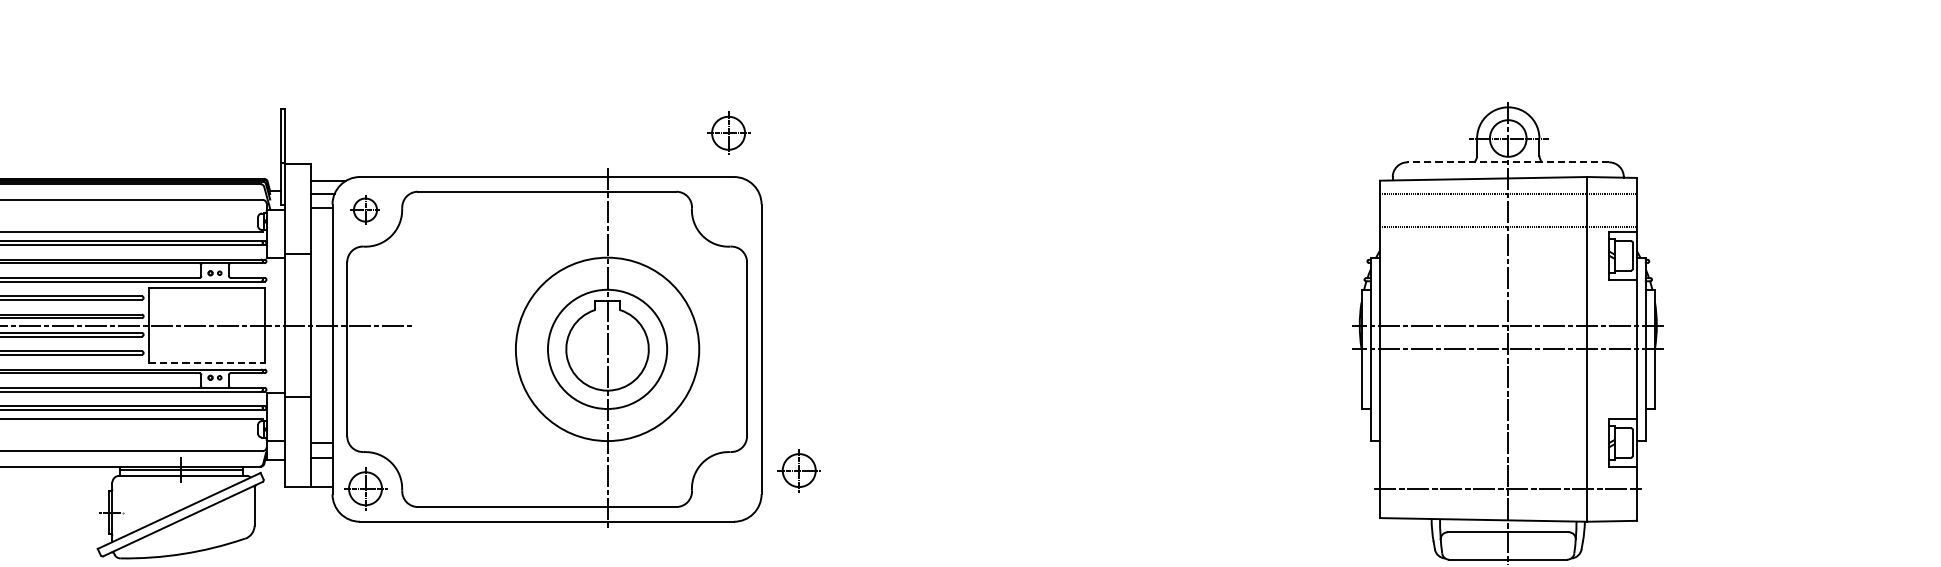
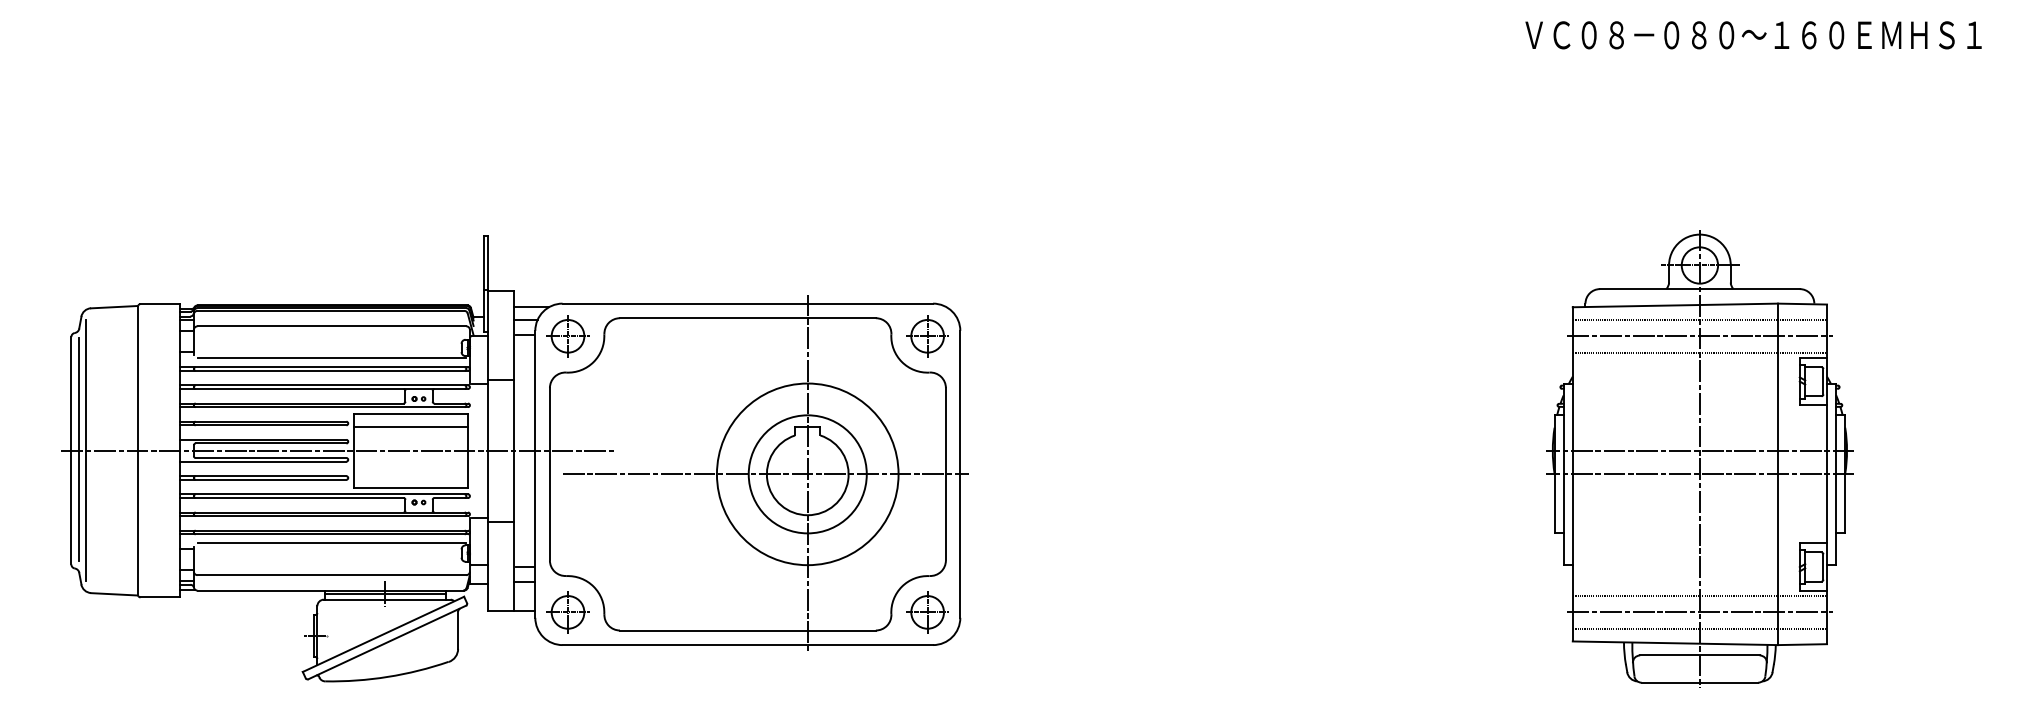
part: (728, 133) -> (927, 336), moved
line: (1507, 162) -> (1699, 289), dashed -> solid
part: (364, 210) -> (567, 336), size x1.43
line: (1507, 210) -> (1699, 336), added
line: (206, 302) -> (410, 427), added
line: (564, 349) -> (765, 474), added
line: (207, 362) -> (411, 487), dashed -> solid
part: (799, 470) -> (927, 612), moved
line: (1507, 472) -> (1699, 596), added
line: (1507, 505) -> (1699, 628), added

